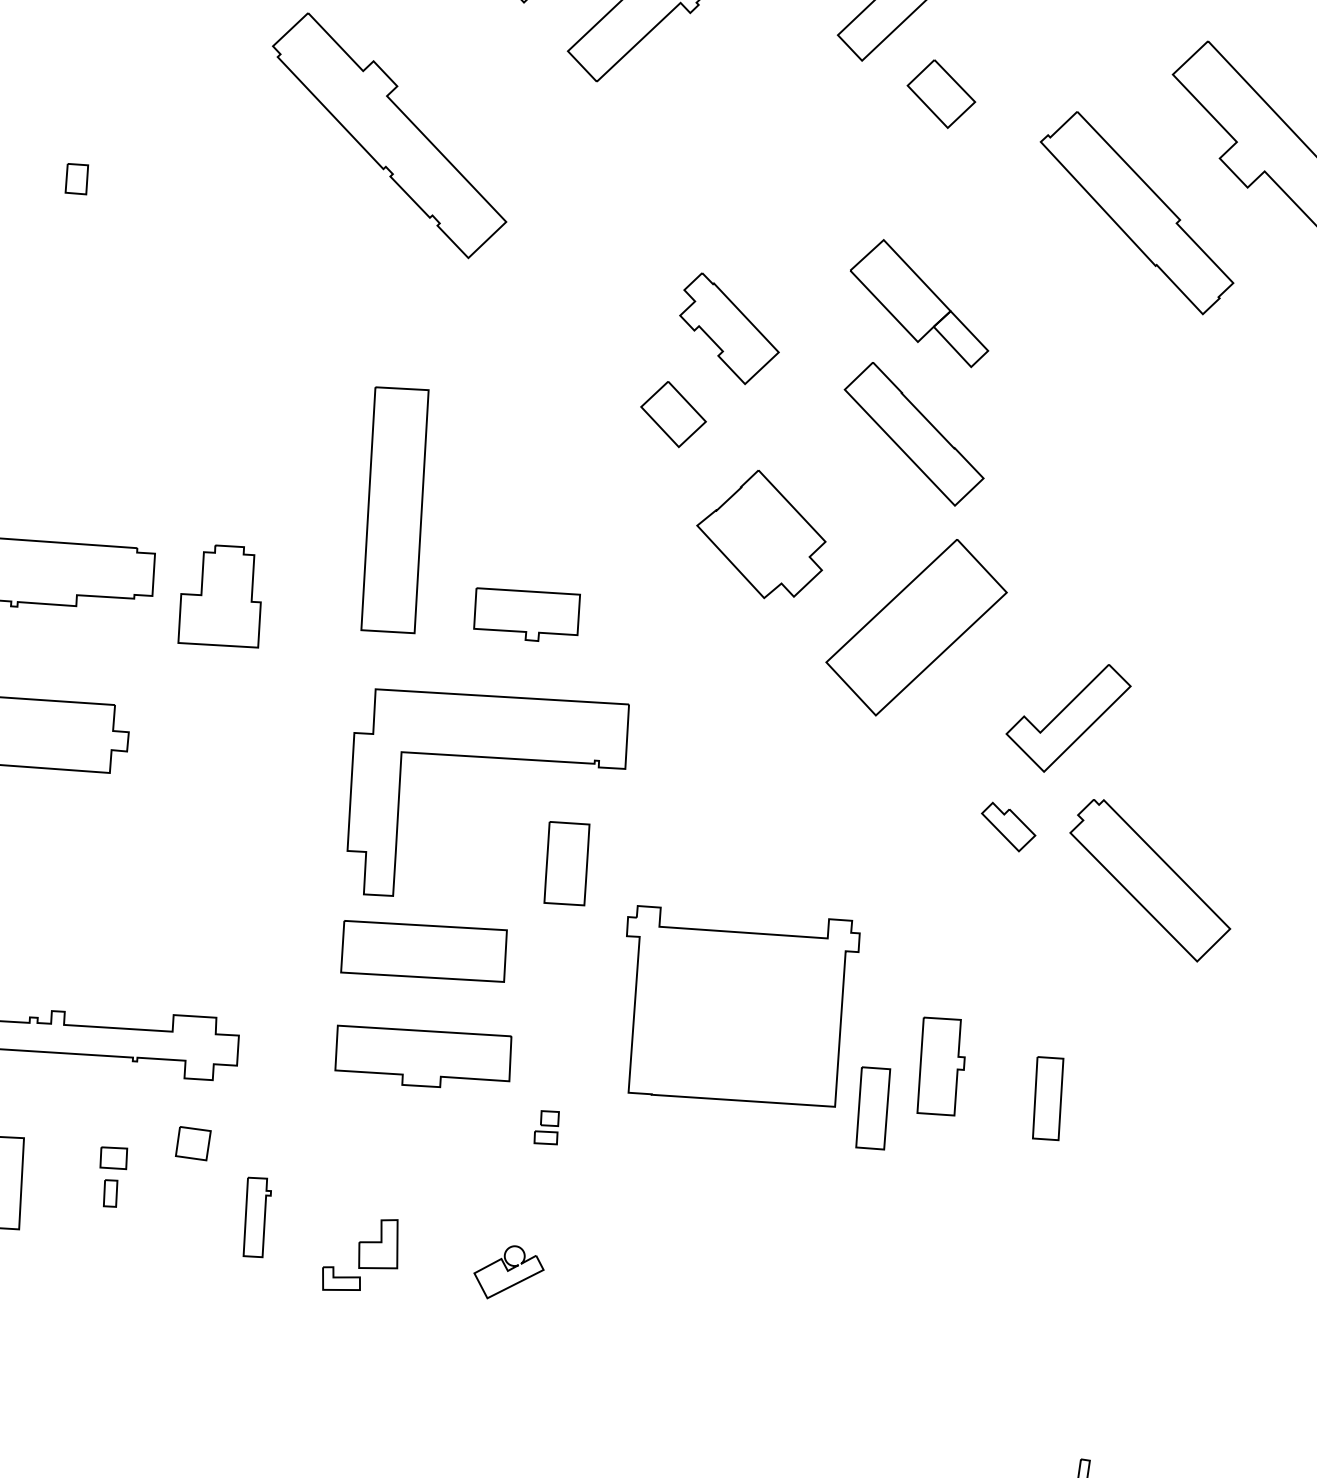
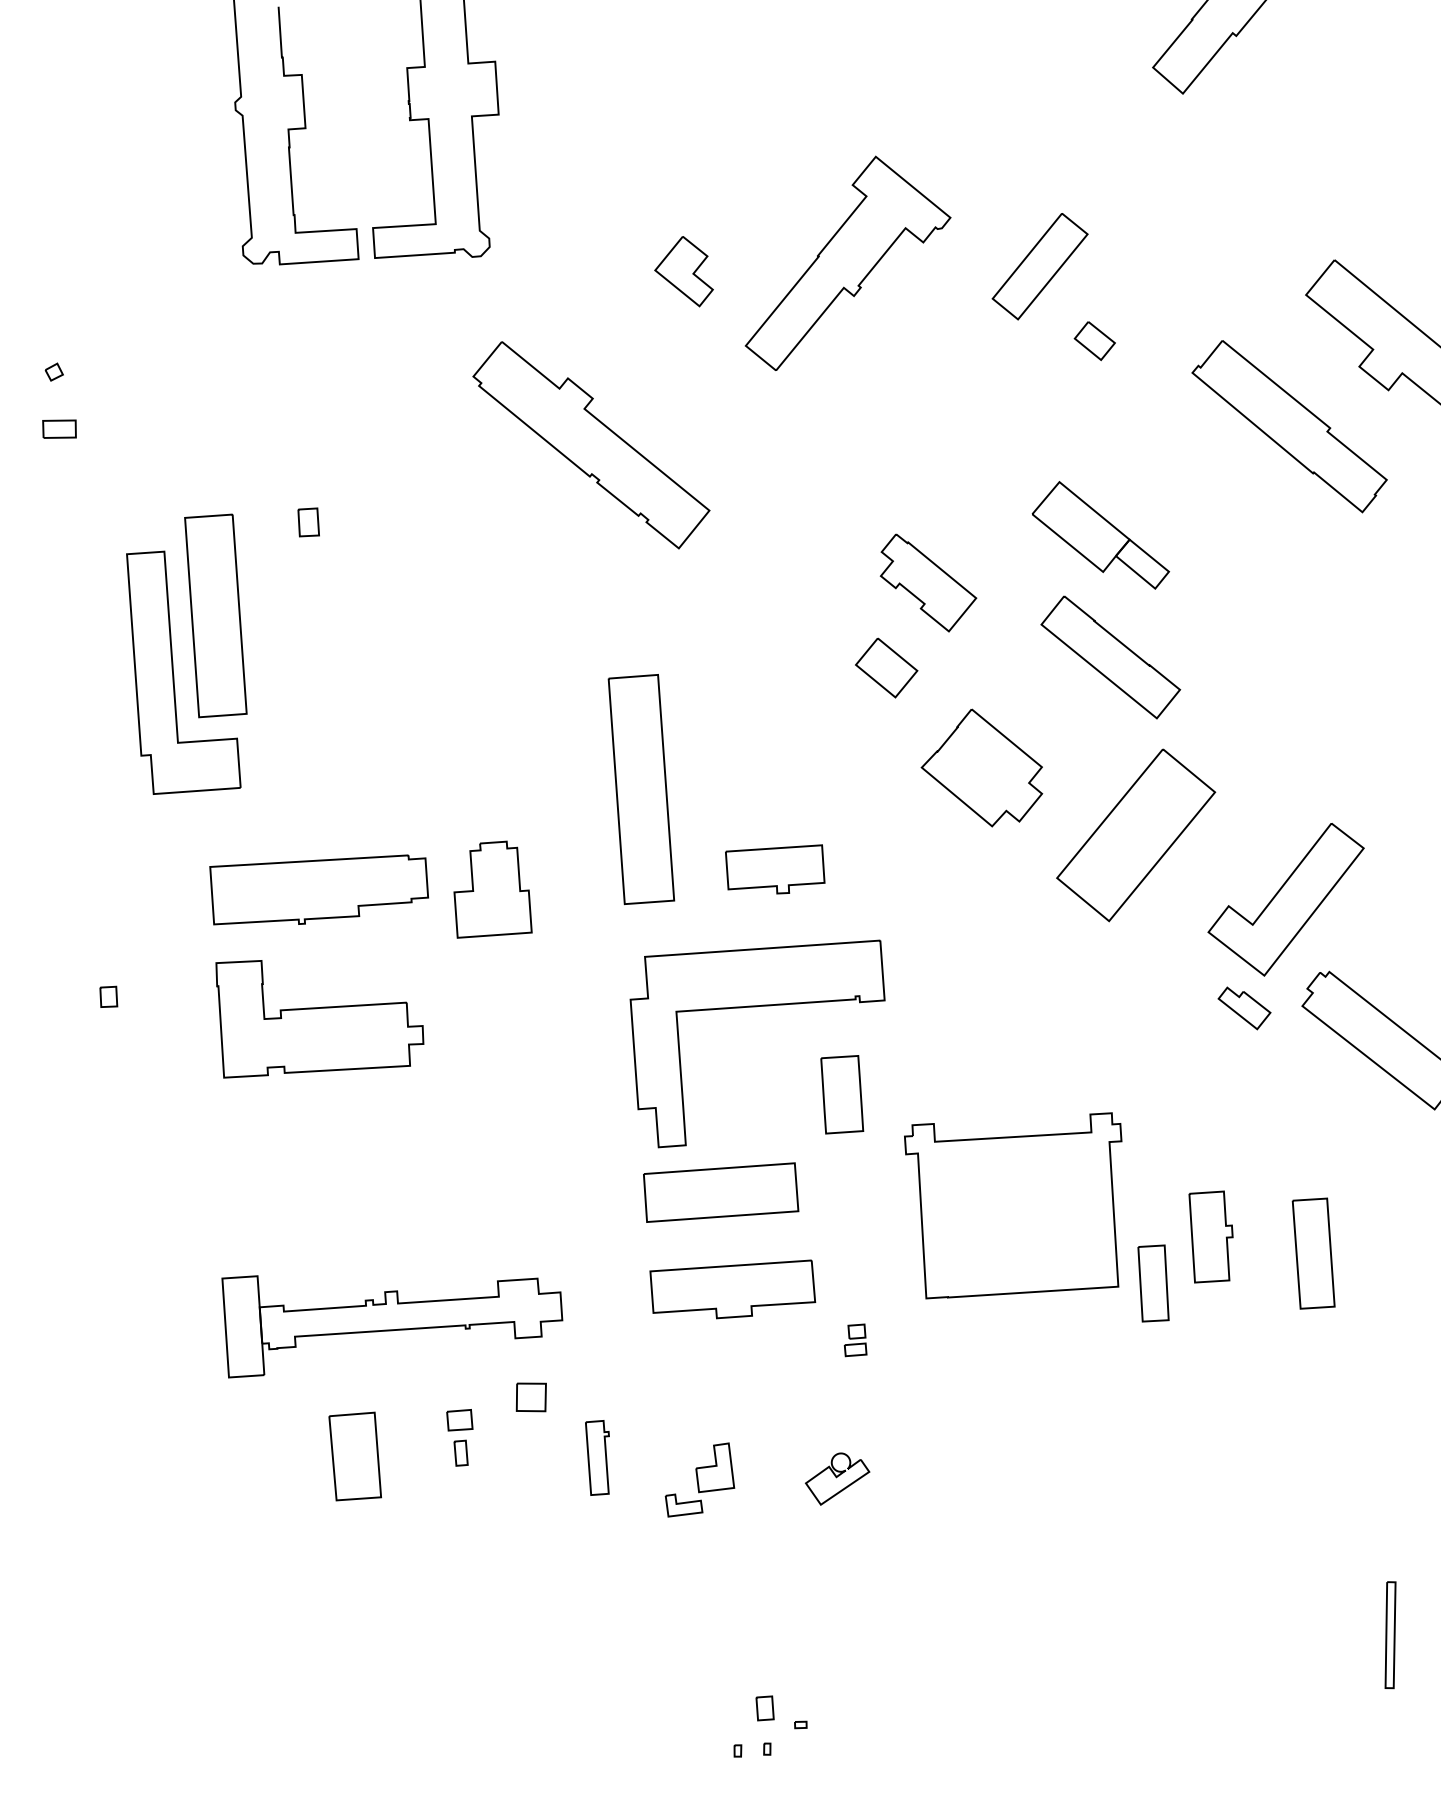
part: (940, 94) -> (1094, 341), size x0.62
part: (1067, 716) -> (1285, 899), size x1.43
part: (1047, 1098) -> (1313, 1253), size x1.43

